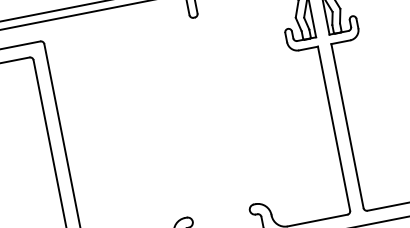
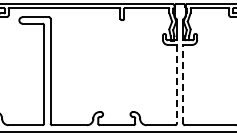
line: (347, 124) -> (183, 83), solid -> dashed
line: (333, 129) -> (176, 84), solid -> dashed

